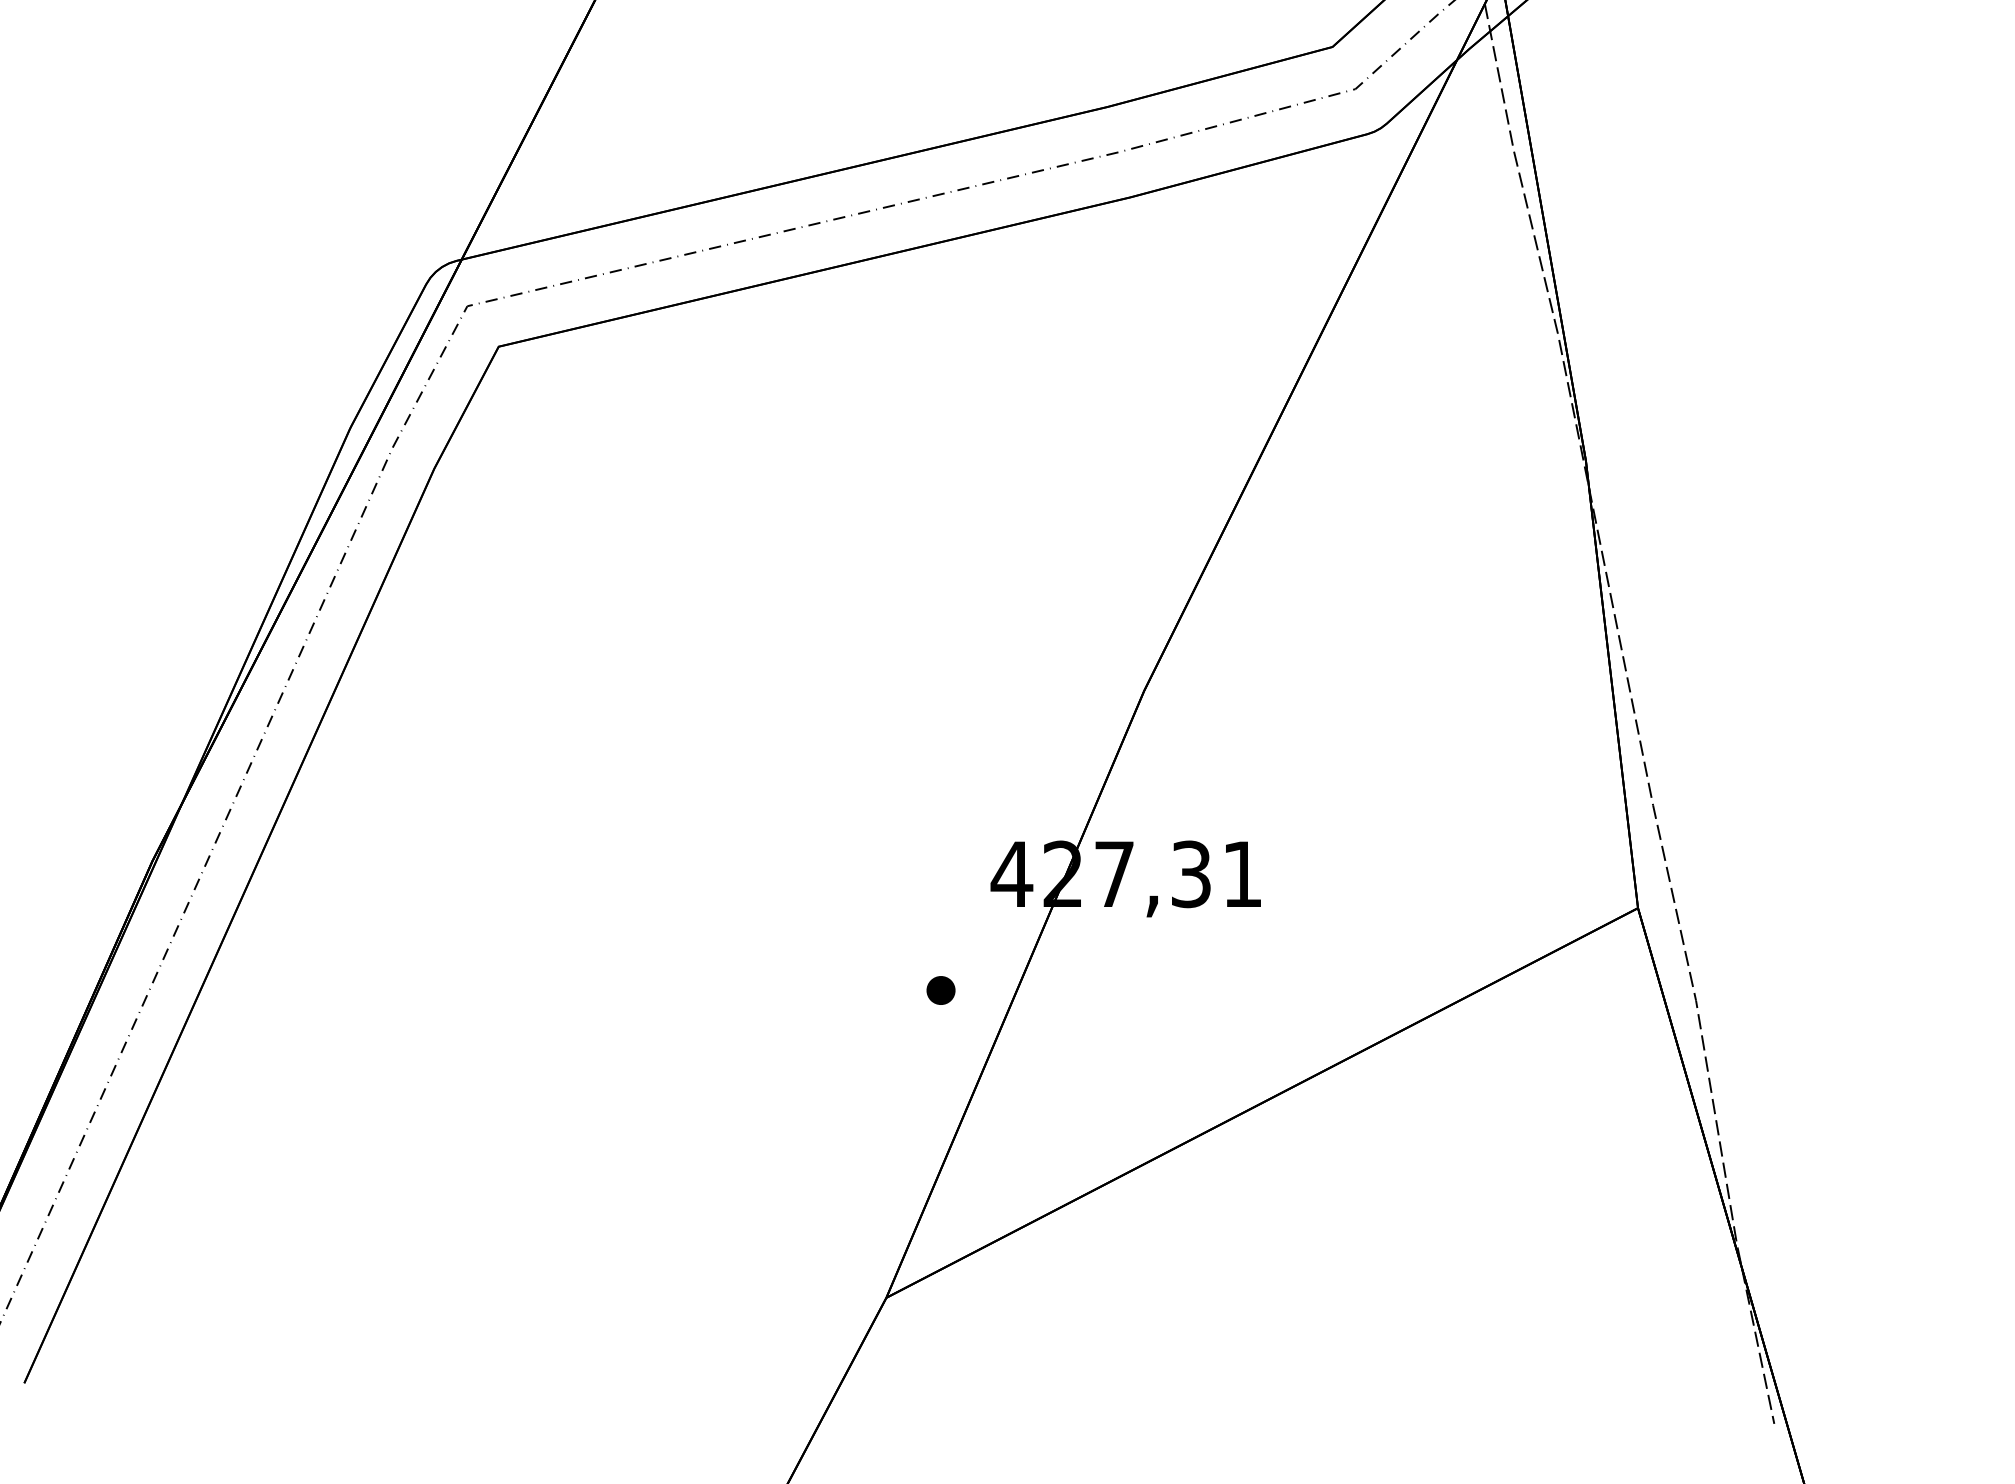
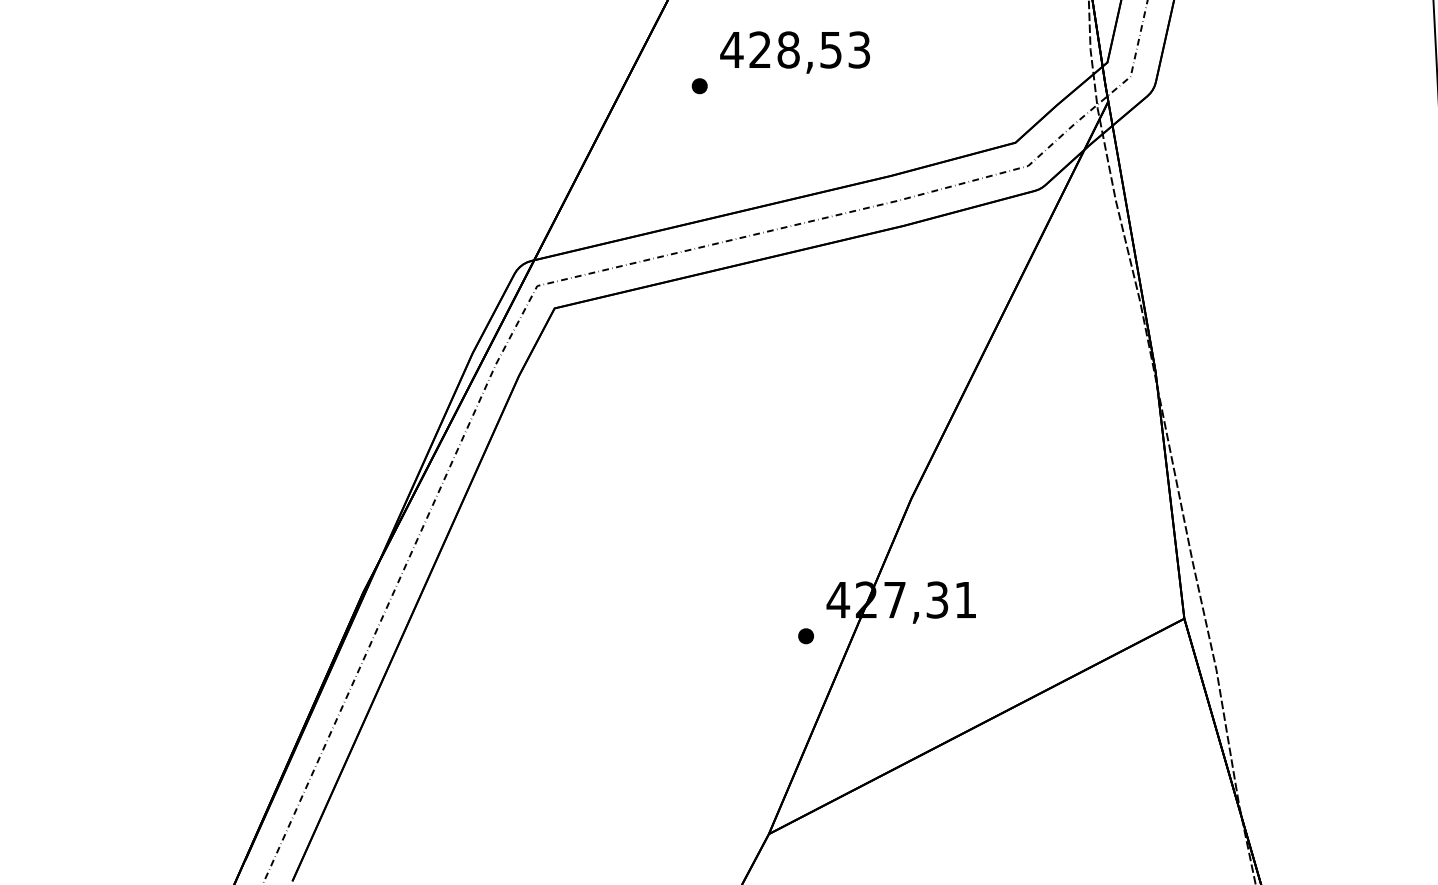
part: (939, 990) -> (805, 636), moved

